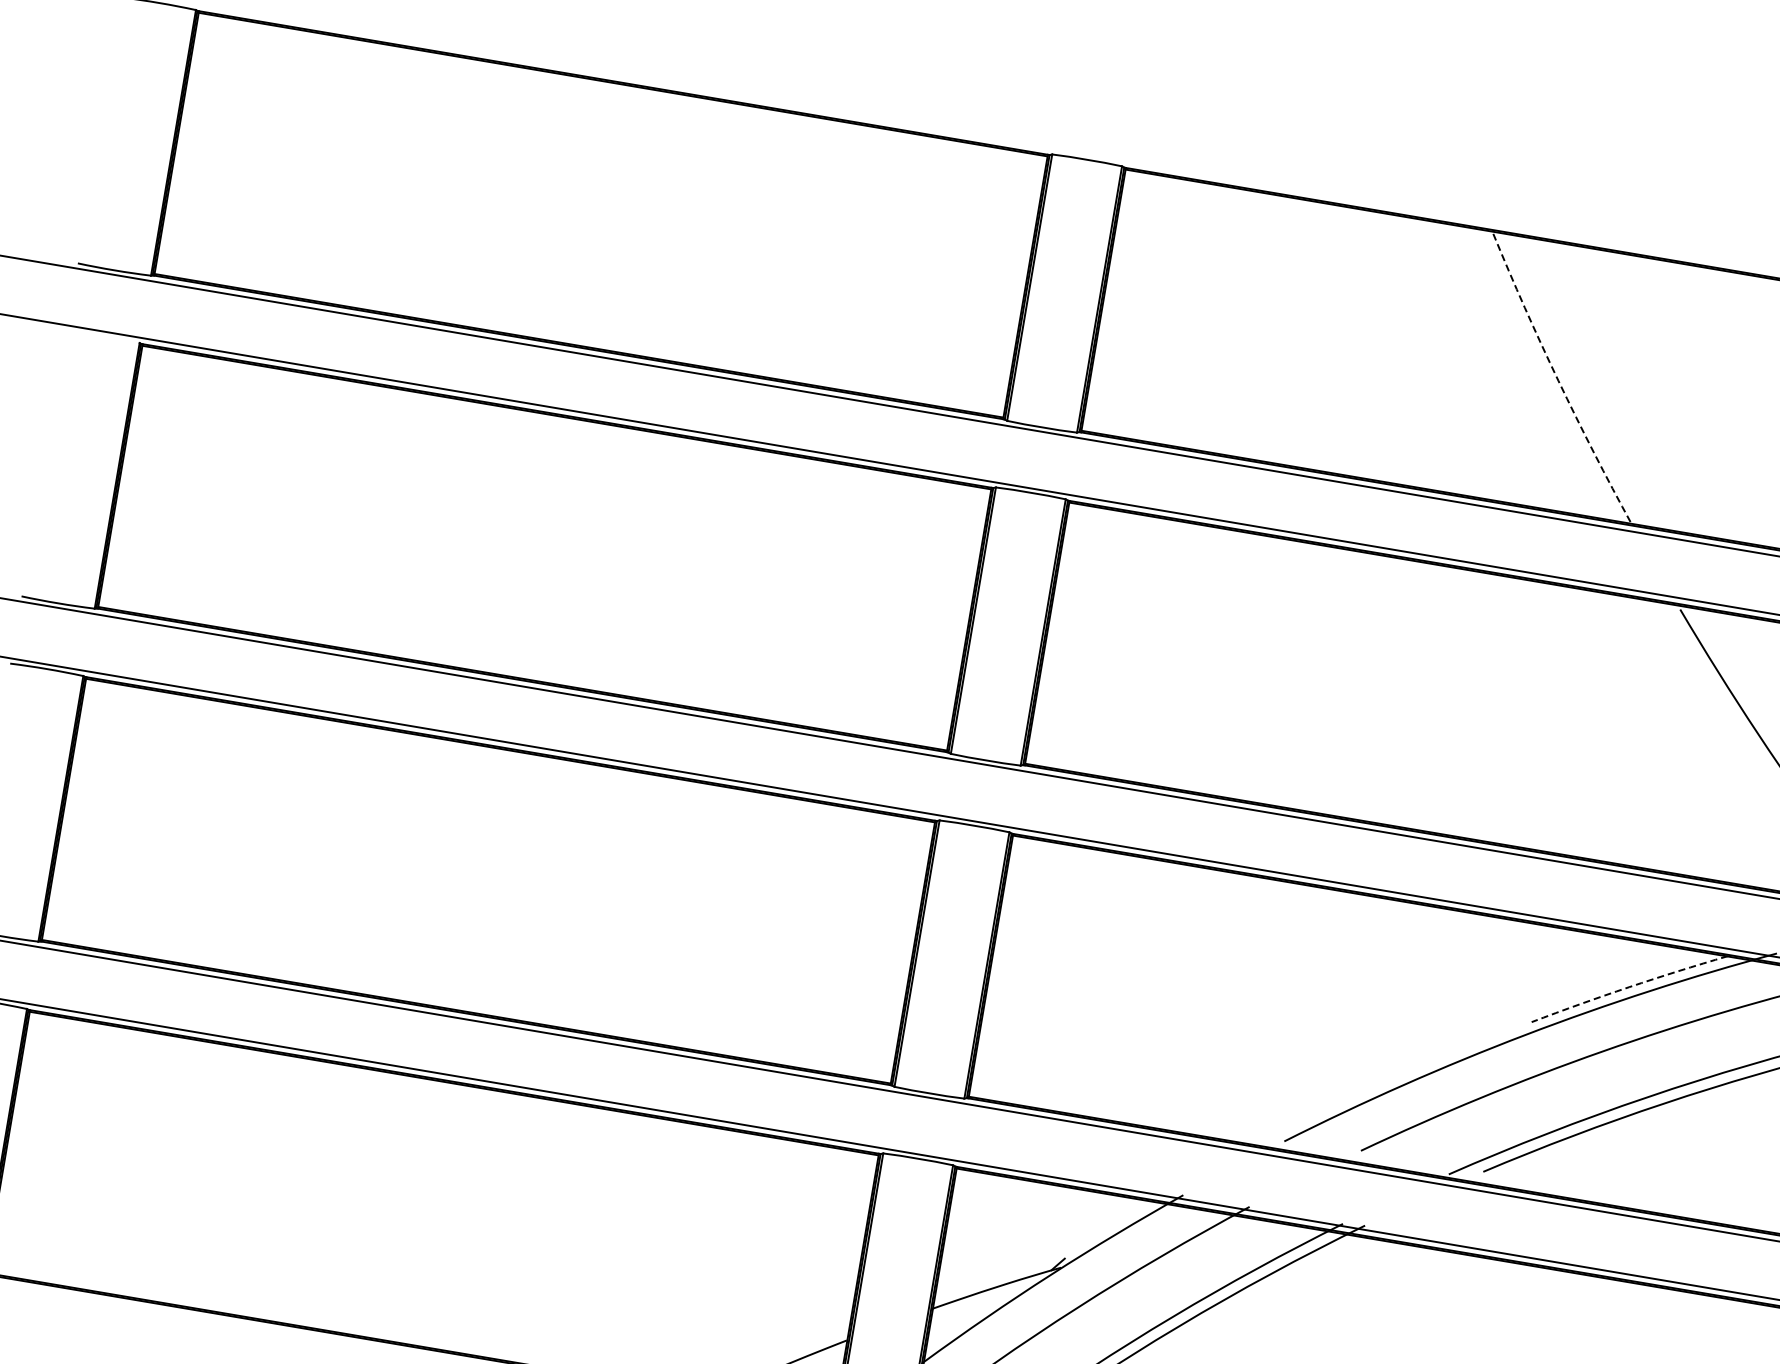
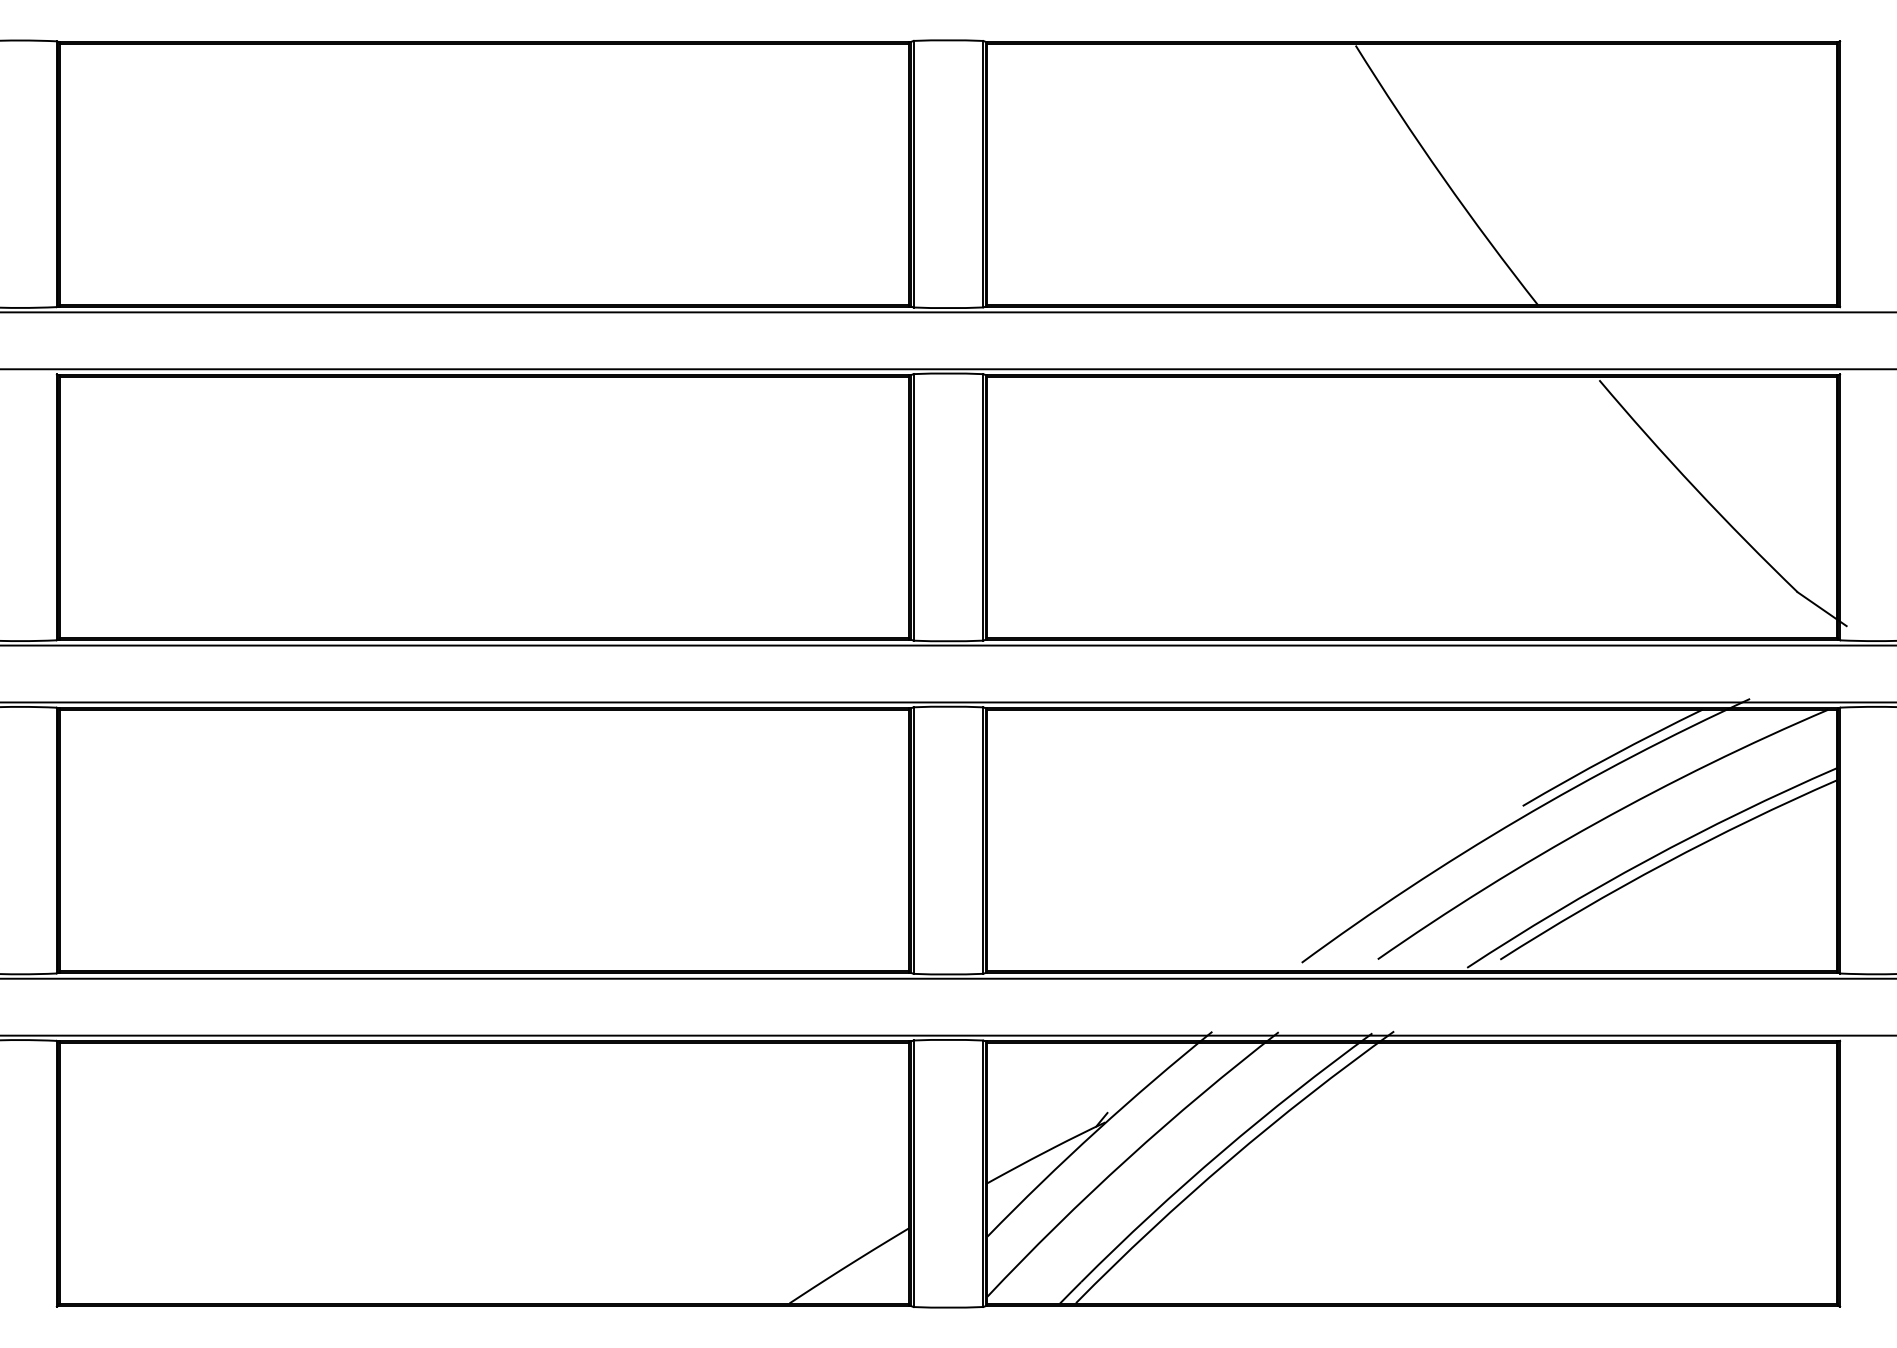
arc: (1558, 380) -> (1443, 177), dashed -> solid
arc: (1628, 987) -> (1611, 756), dashed -> solid

